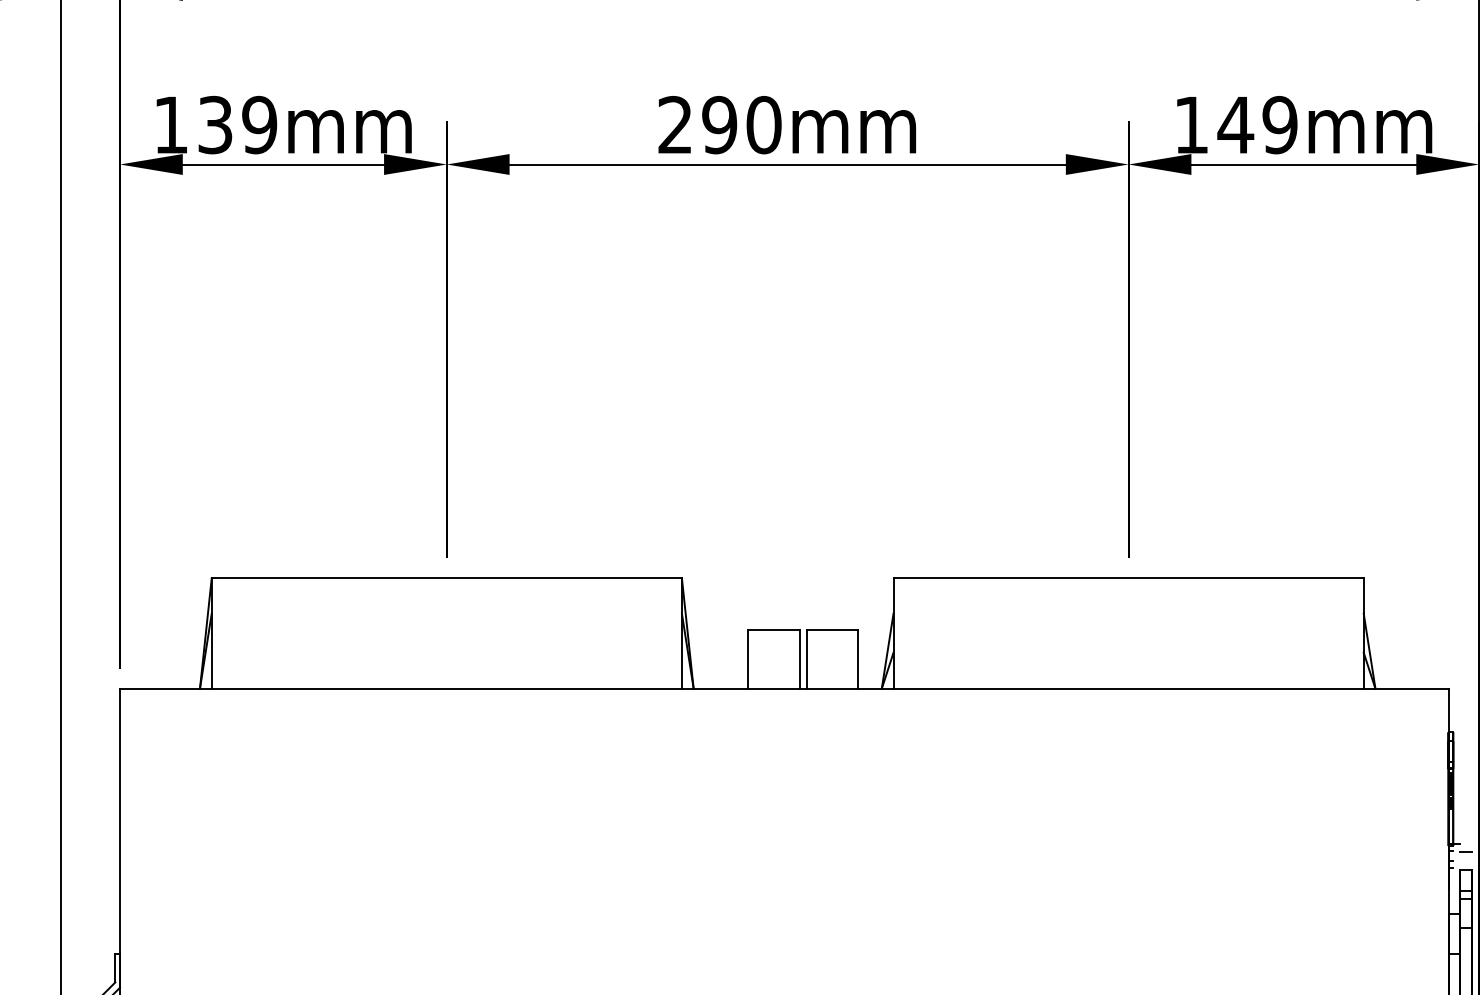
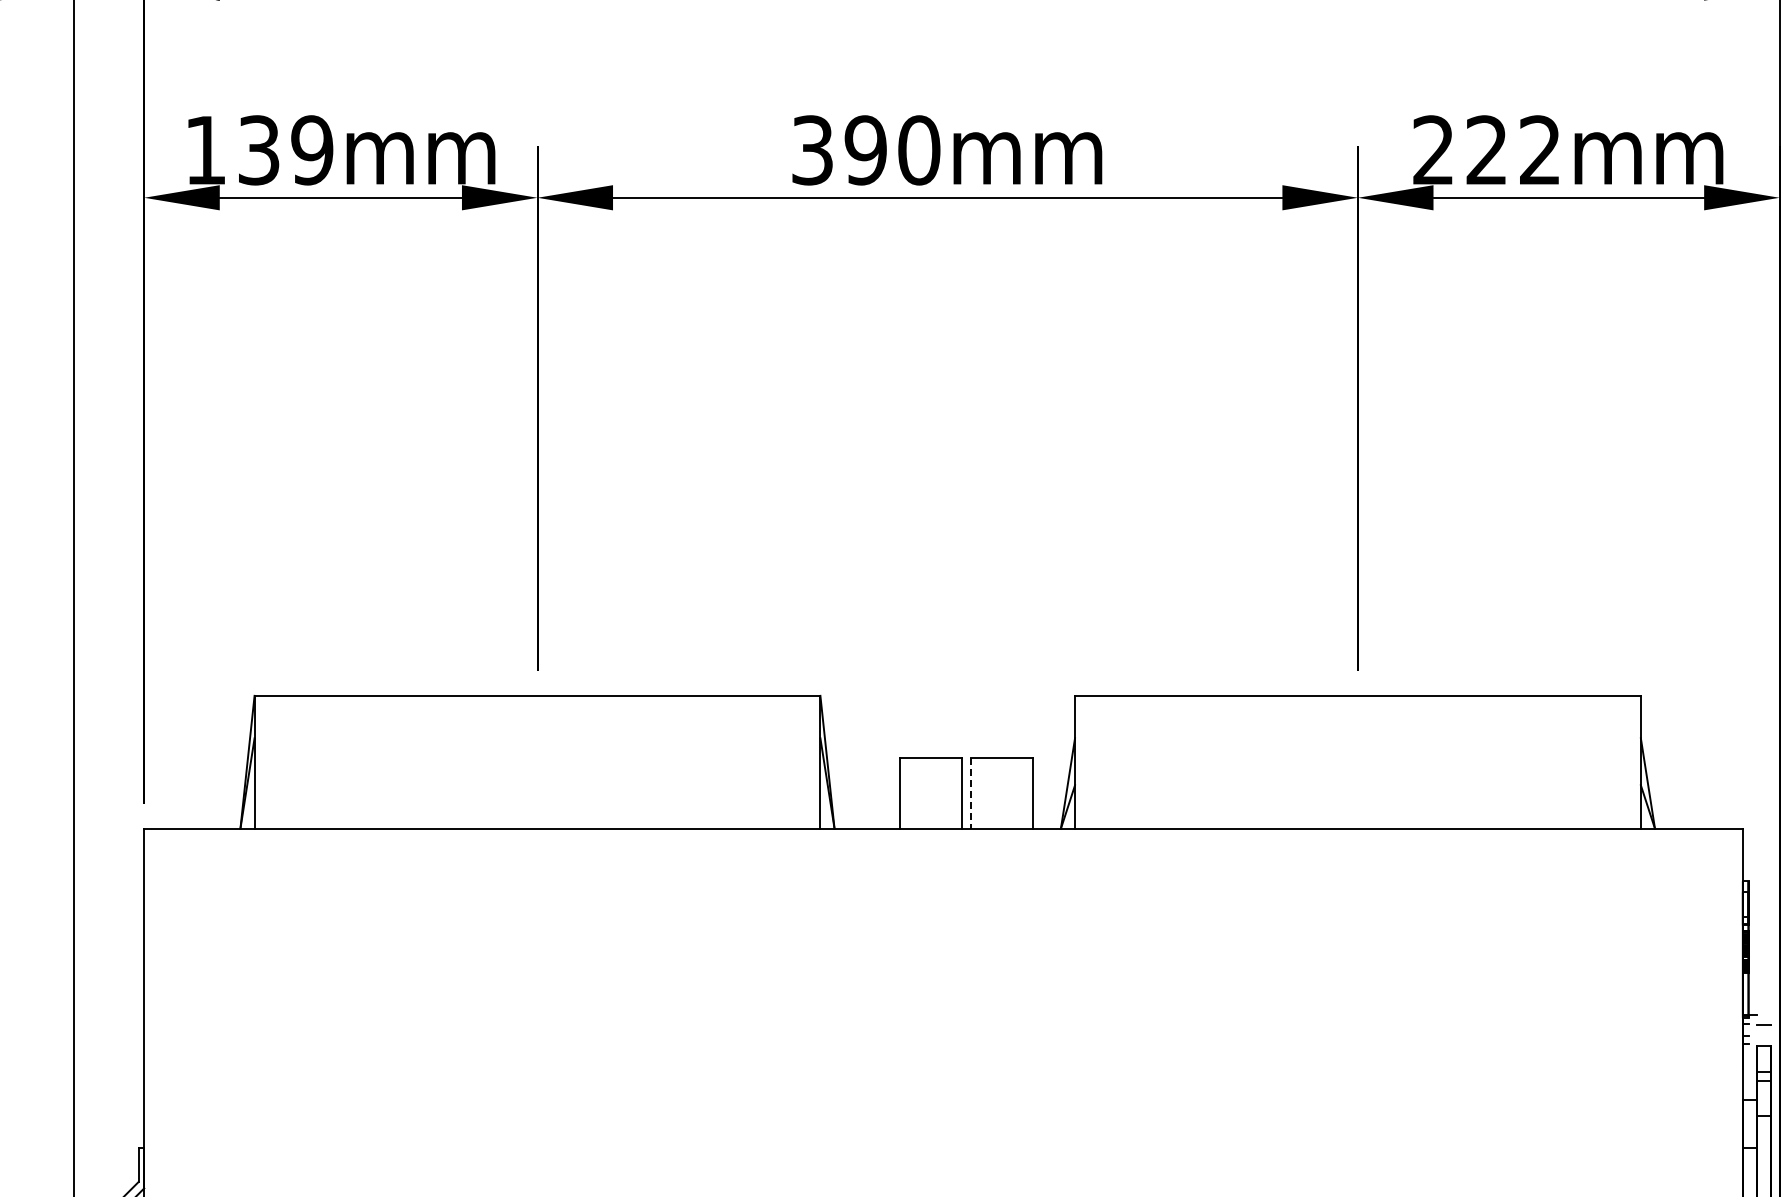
text: (675, 125) -> (812, 150), 290mm -> 390mm
text: (1236, 125) -> (1487, 150), 149mm -> 222mm
line: (806, 659) -> (970, 793), solid -> dashed

